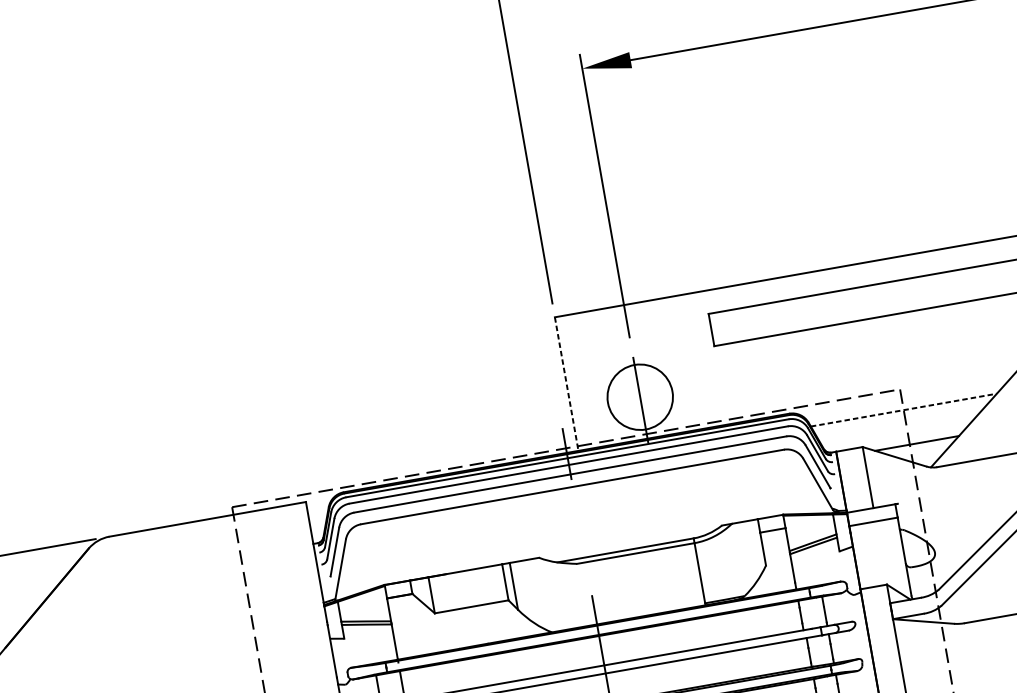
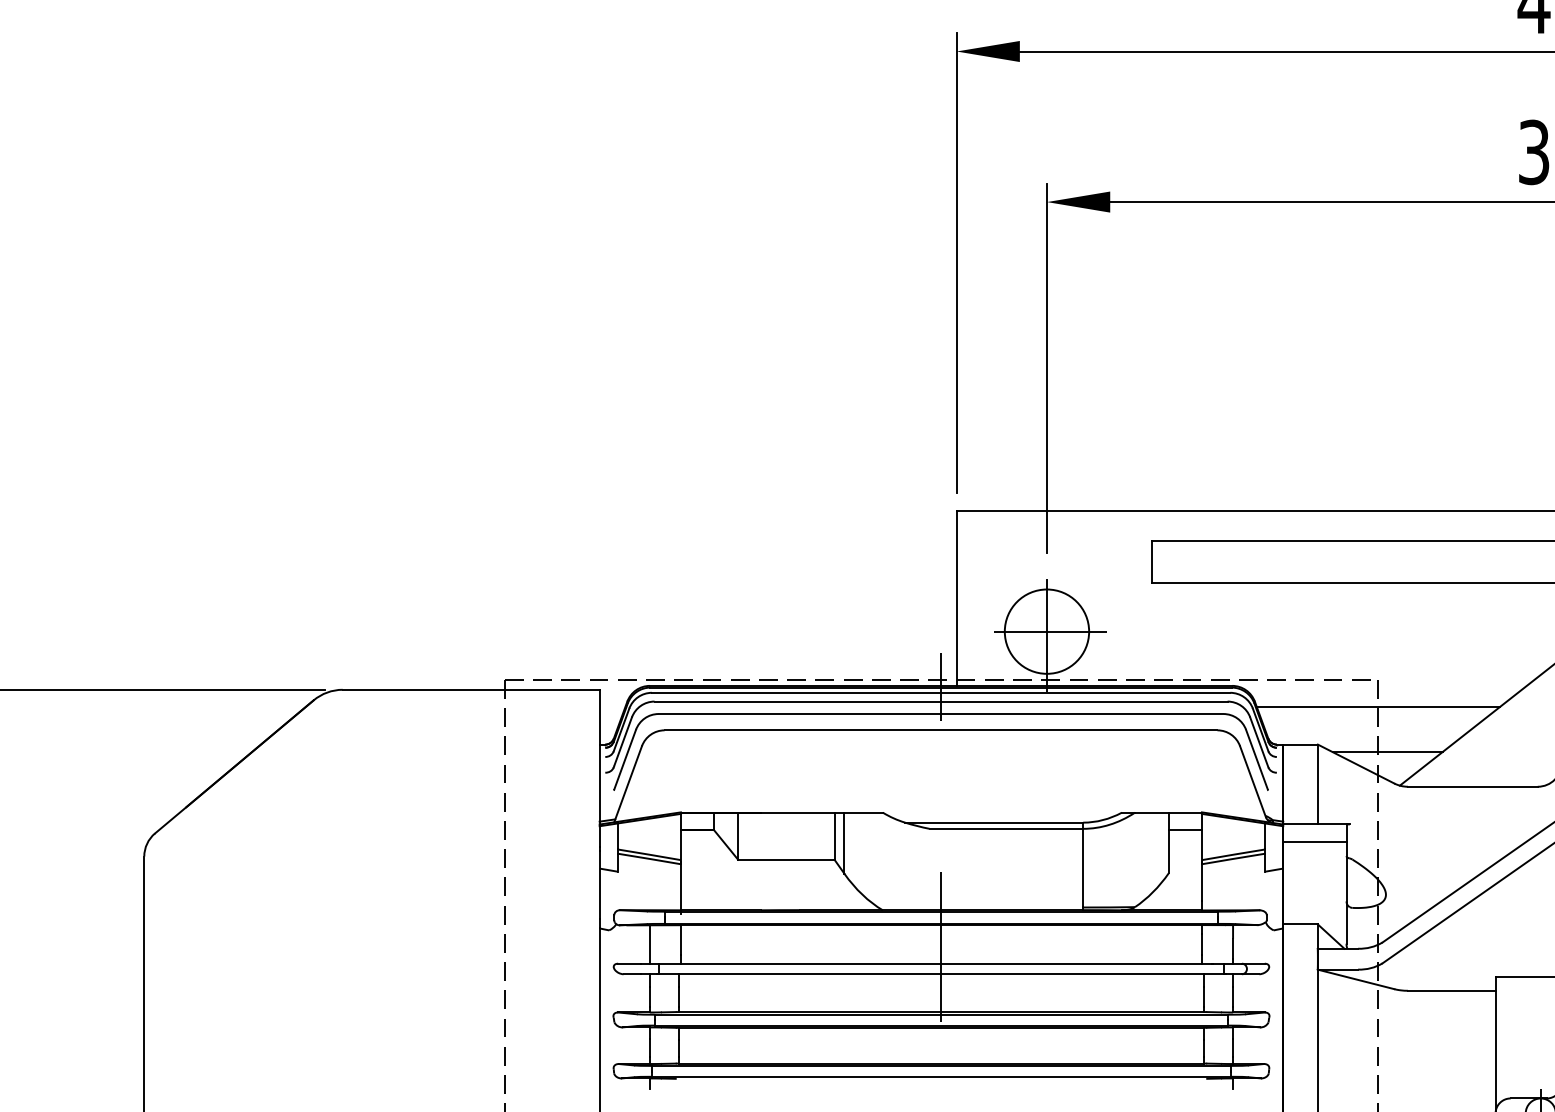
line: (566, 384) -> (956, 599), dashed -> solid
line: (639, 397) -> (1046, 631), added
line: (903, 409) -> (1378, 706), dashed -> solid

